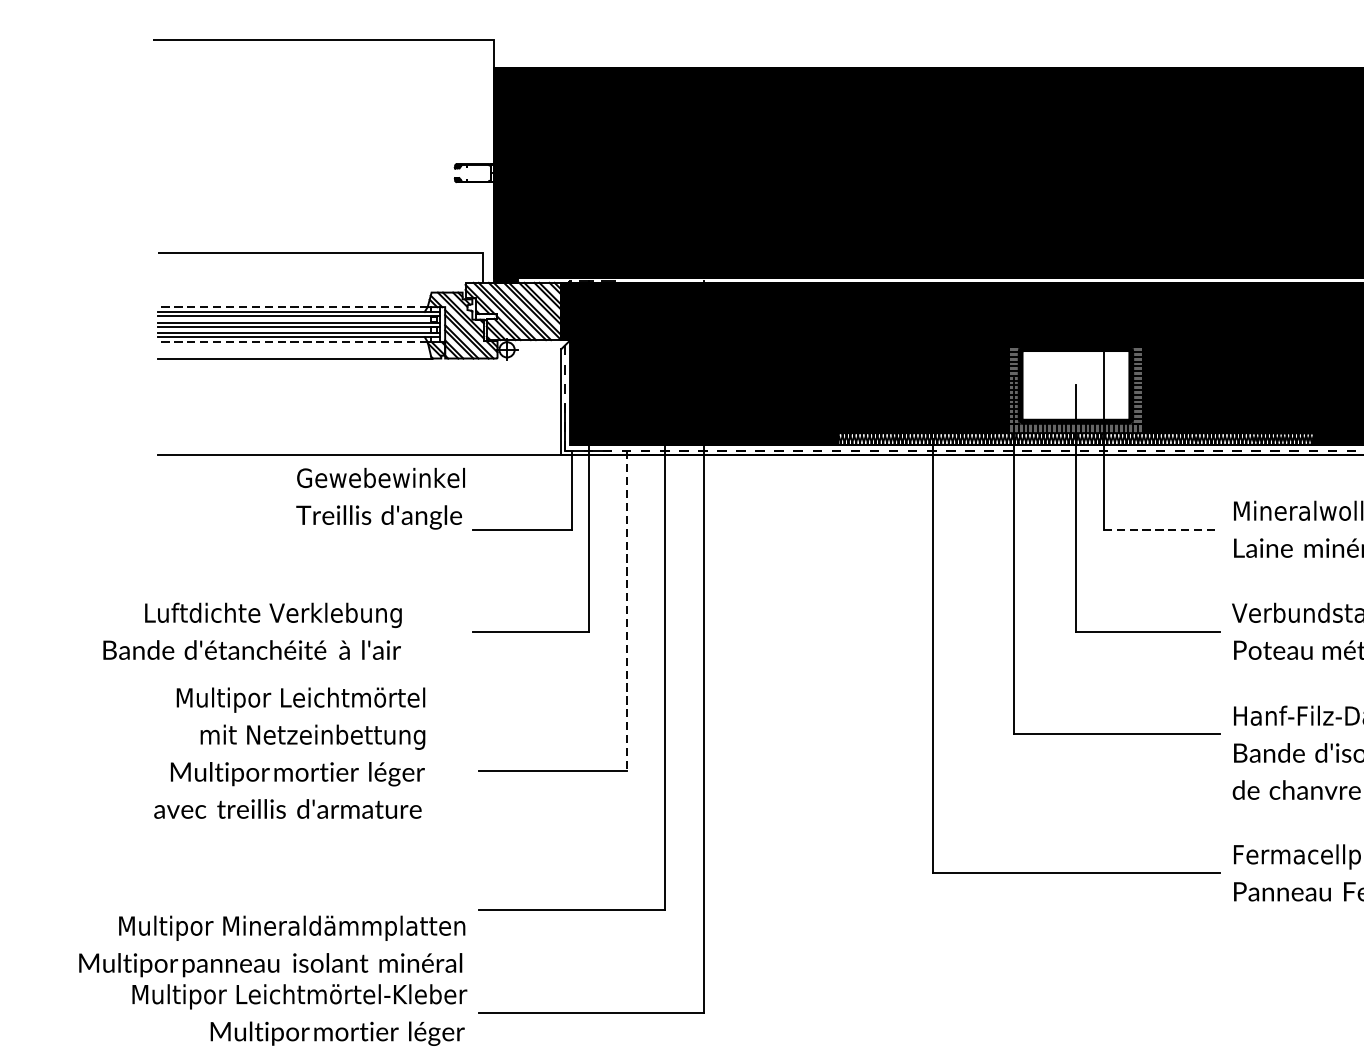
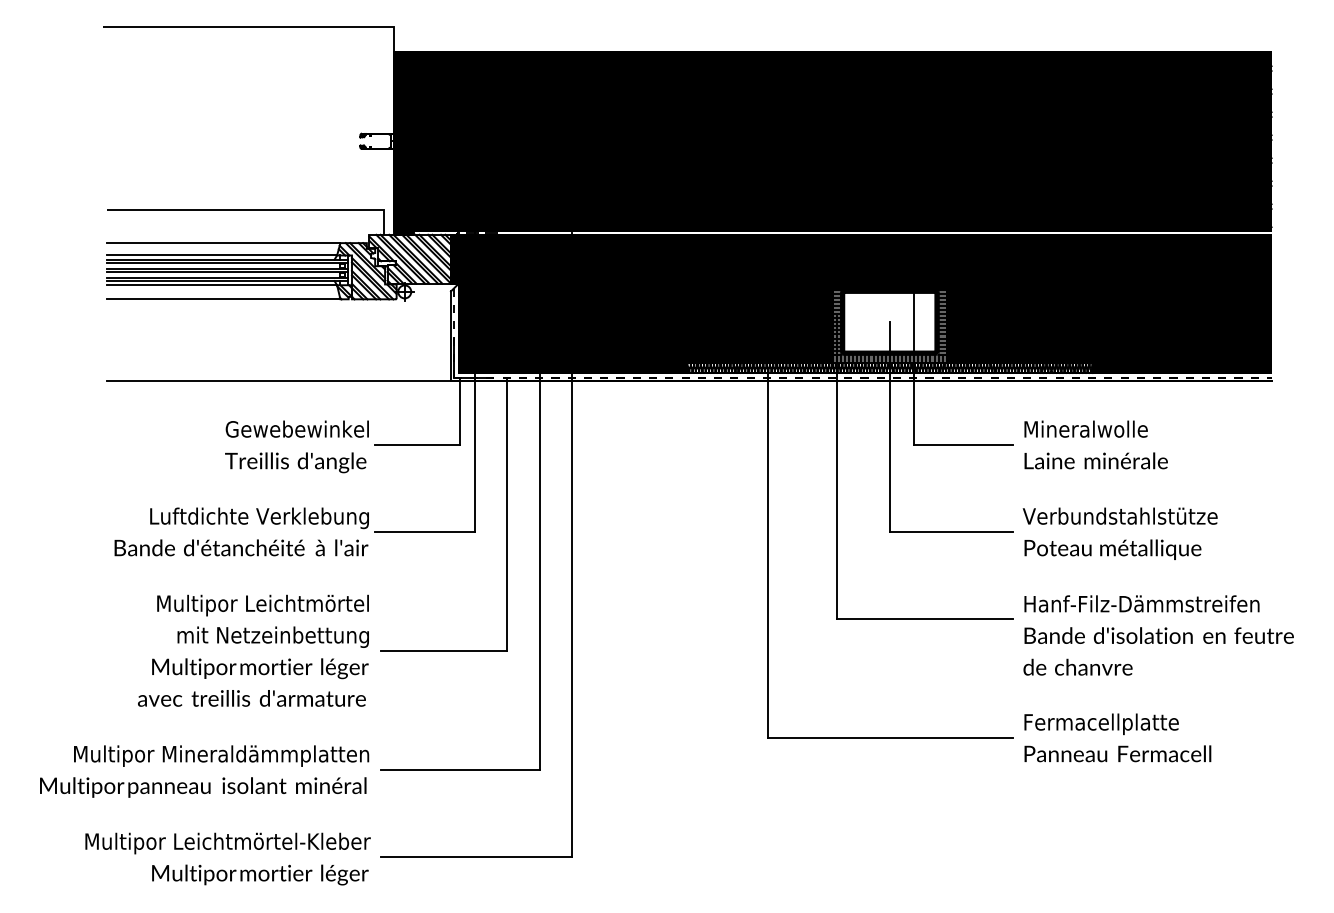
line: (294, 293) -> (223, 243), added
line: (292, 307) -> (221, 255), dashed -> solid
line: (292, 342) -> (221, 285), dashed -> solid
text: (380, 498) -> (296, 446), moved
line: (1162, 529) -> (963, 445), dashed -> solid
line: (627, 612) -> (507, 515), dashed -> solid
text: (252, 630) -> (241, 531), moved
text: (289, 752) -> (253, 650), moved
text: (272, 946) -> (204, 771), moved

